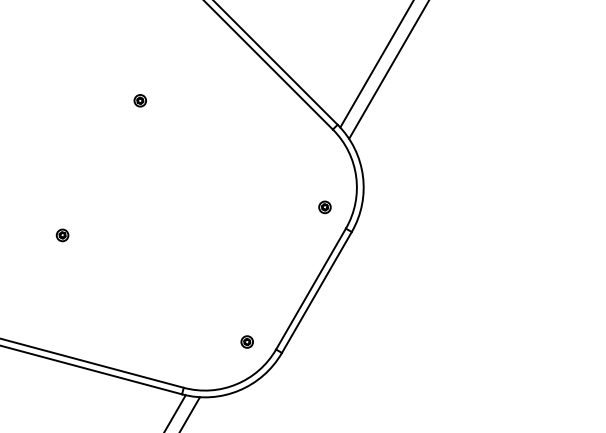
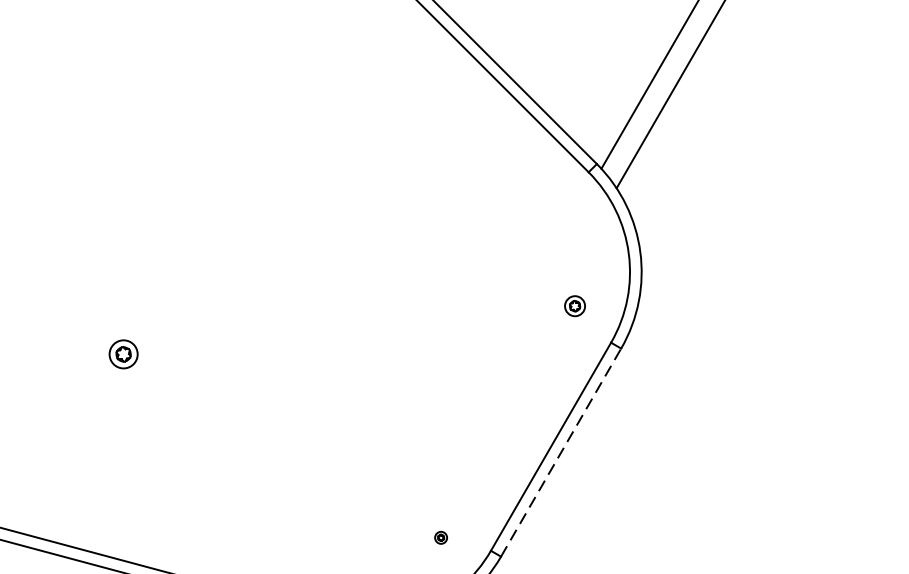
part: (139, 100) -> (255, 122), removed
part: (62, 235) -> (123, 354), size x1.4
line: (316, 292) -> (560, 452), solid -> dashed
part: (246, 341) -> (440, 536), size x0.6

